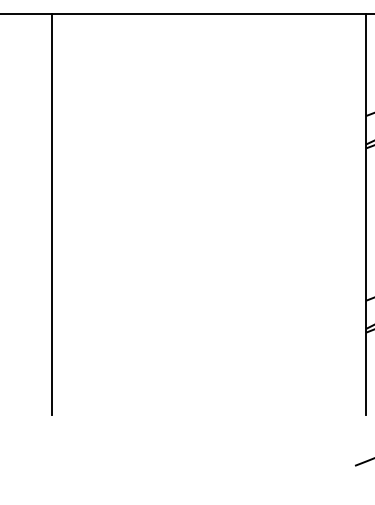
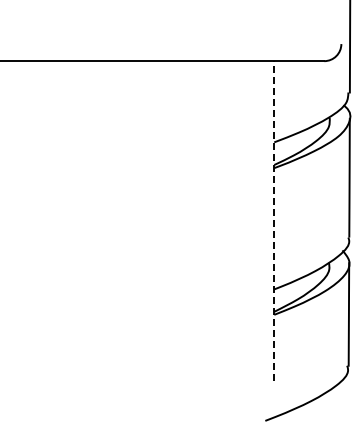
line: (51, 214) -> (23, 220), removed
line: (366, 214) -> (274, 220), solid -> dashed

